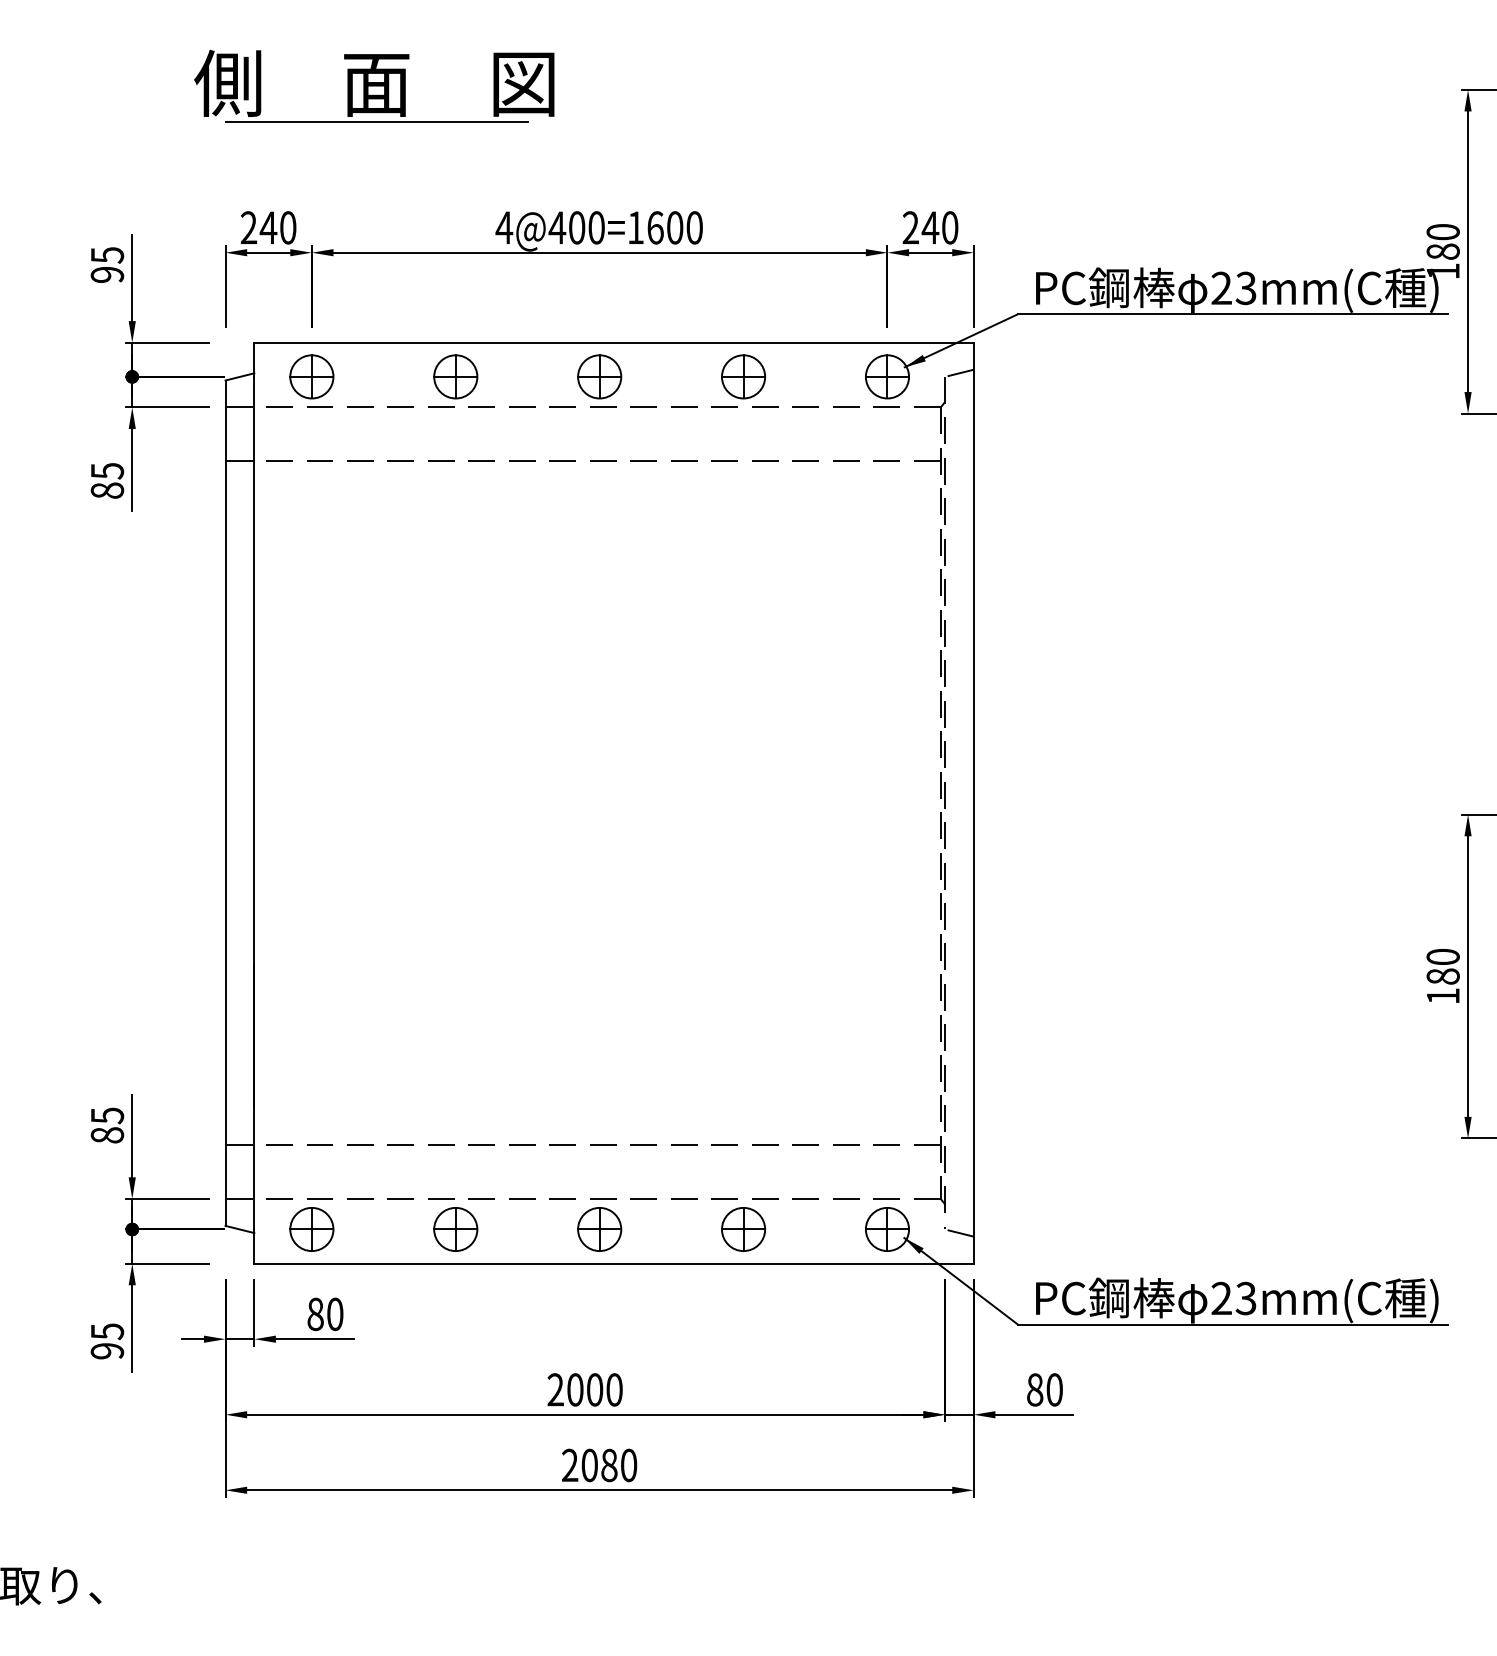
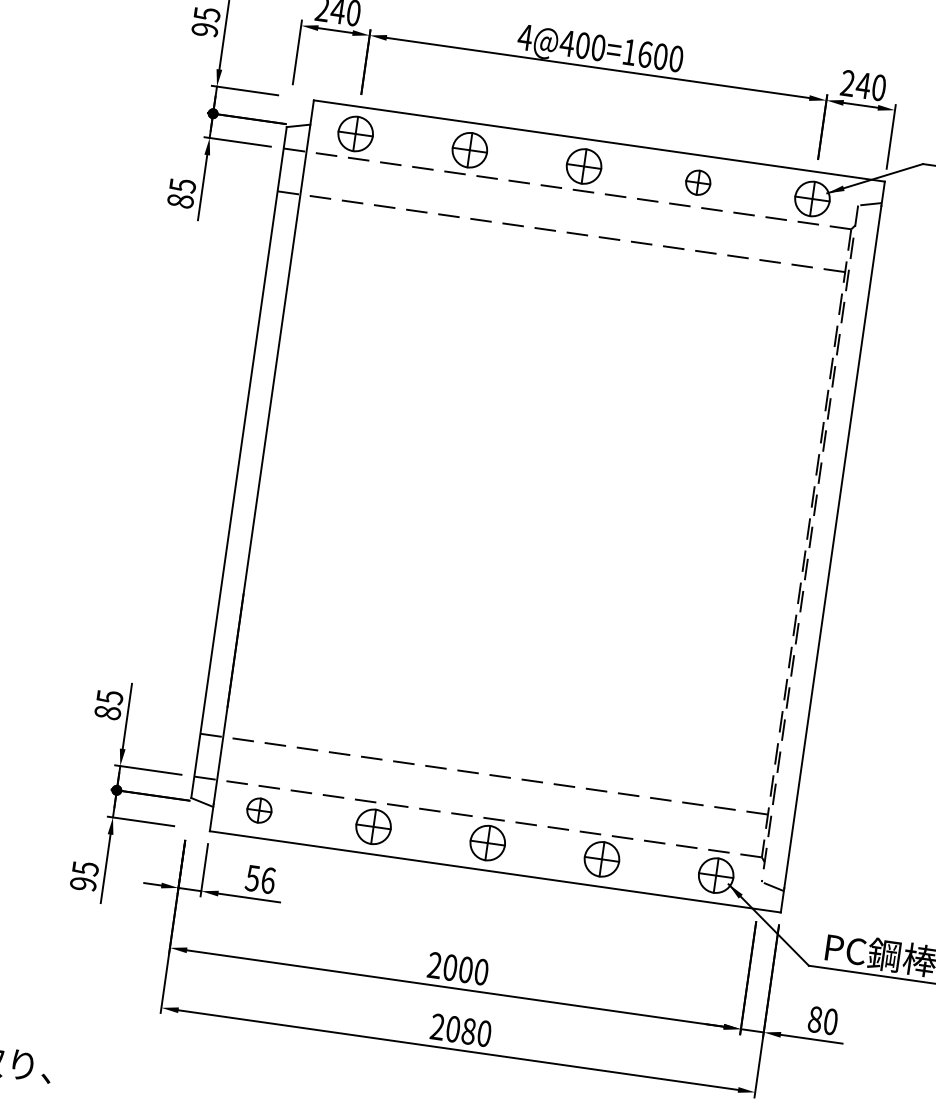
part: (743, 376) -> (698, 182), size x0.7
part: (311, 1229) -> (259, 810), size x0.7
text: (325, 1313) -> (260, 878), 80 -> 56

